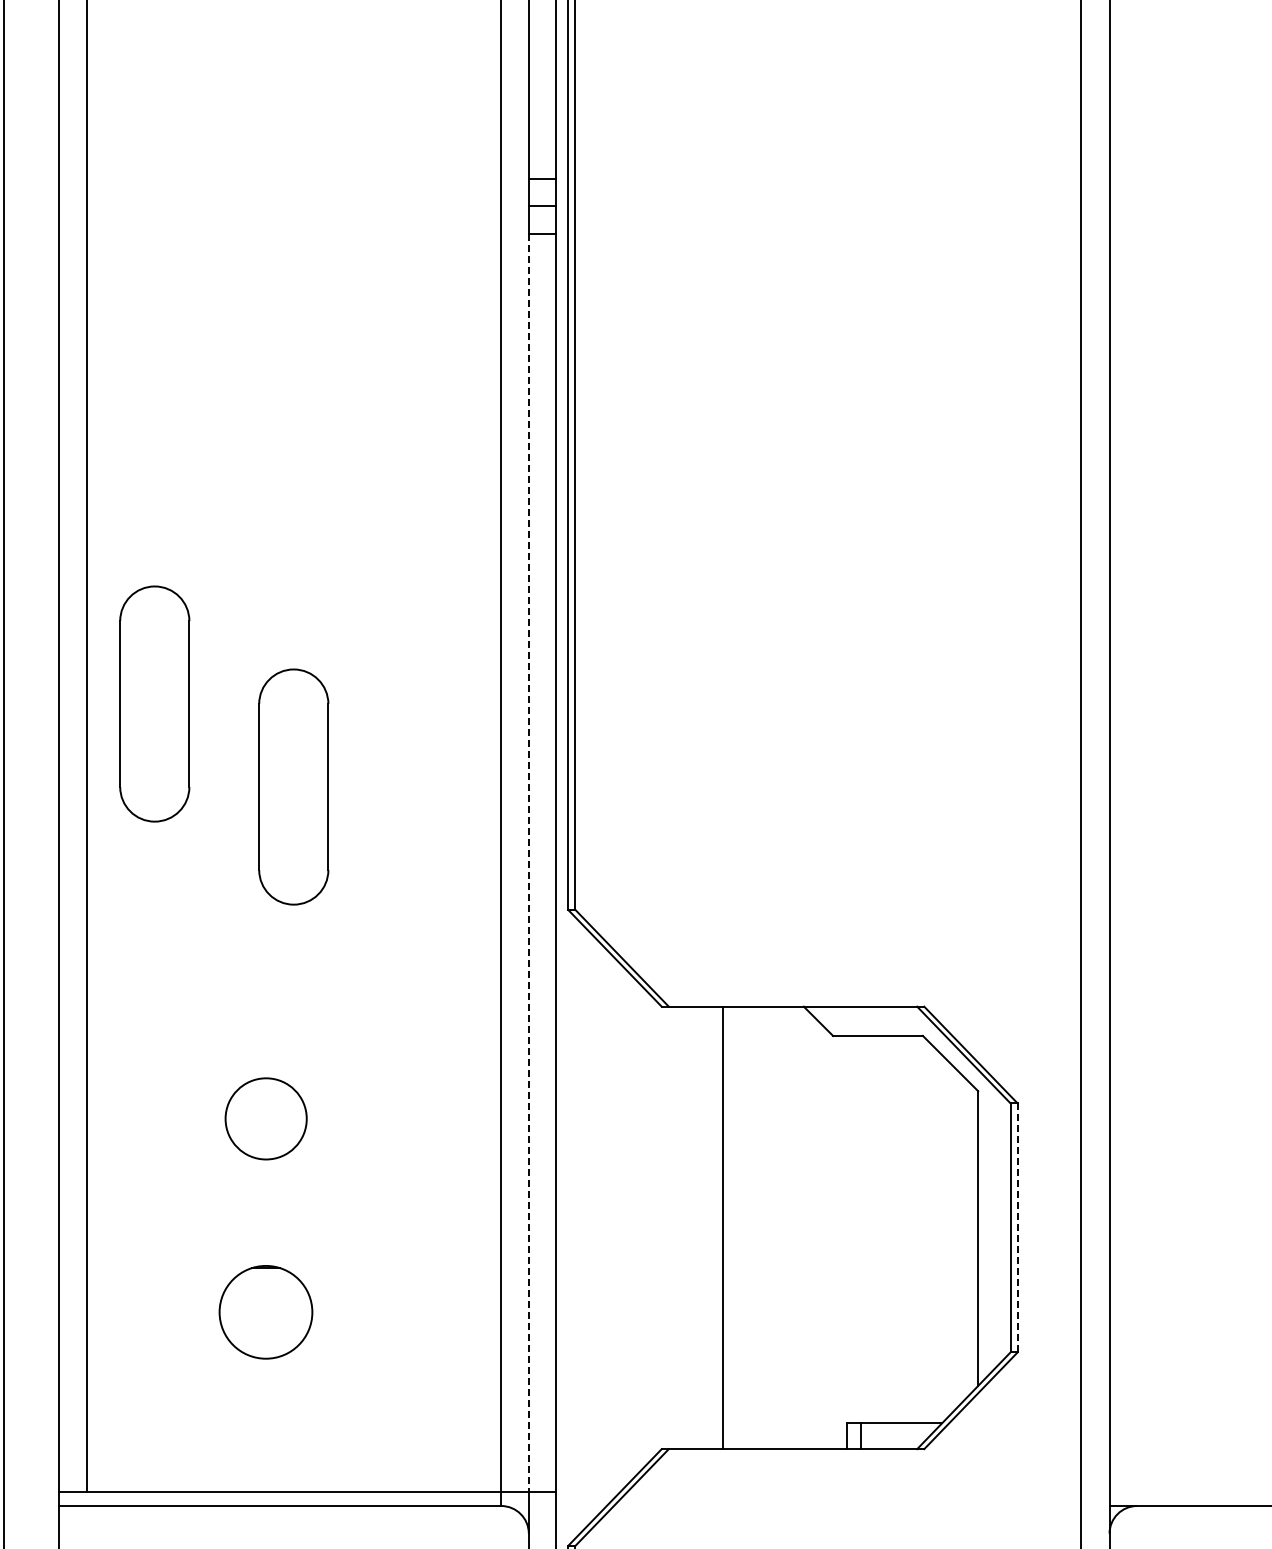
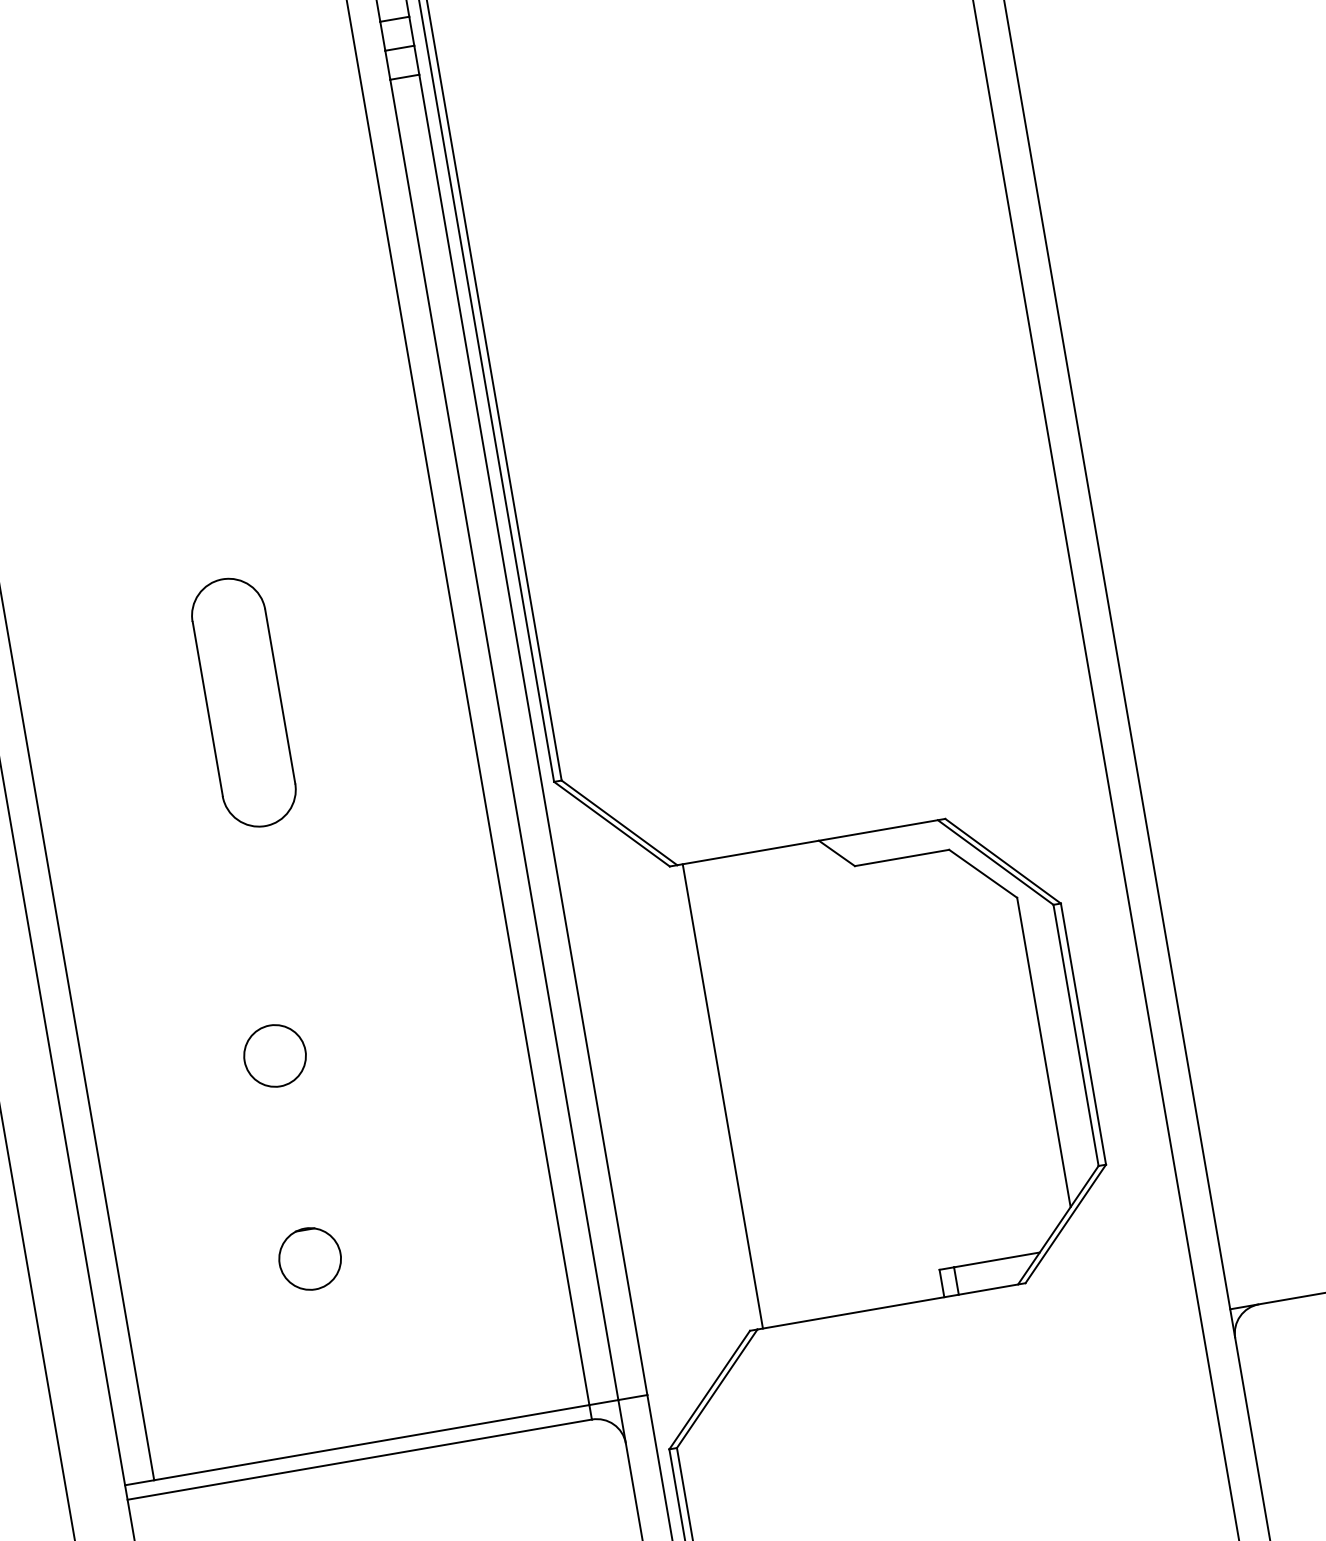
part: (154, 703) -> (82, 640), removed
line: (528, 863) -> (504, 740), dashed -> solid
circle: (266, 1118) -> (275, 1055), size x0.71
line: (723, 1227) -> (723, 1095), moved
line: (1017, 1228) -> (1083, 1034), dashed -> solid
part: (266, 1312) -> (310, 1259), size x0.62

